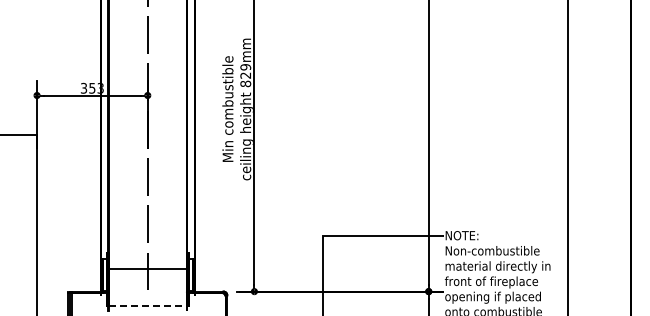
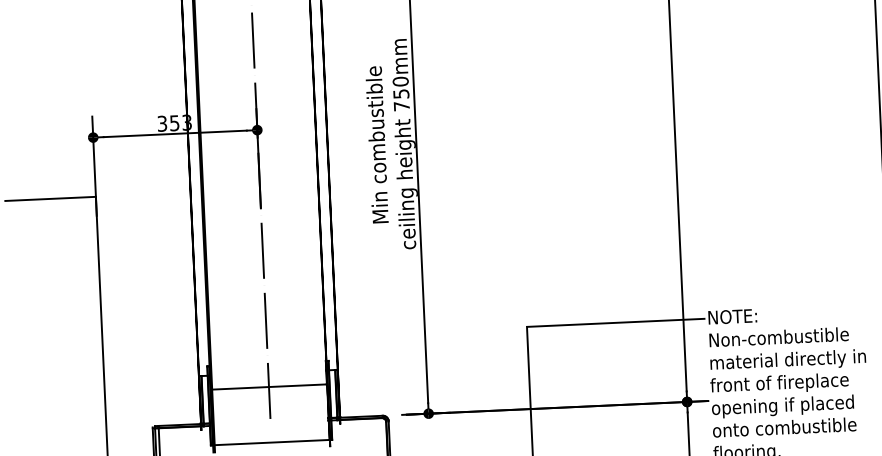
text: (245, 75) -> (400, 93), 829mm -> 750mm
line: (148, 306) -> (272, 442), dashed -> solid

